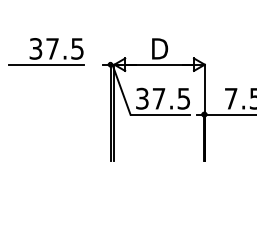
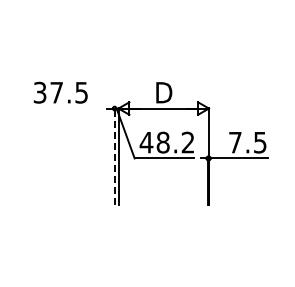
line: (46, 64) -> (50, 108), removed
text: (162, 98) -> (166, 142), 37.5 -> 48.2
line: (110, 112) -> (114, 156), solid -> dashed

